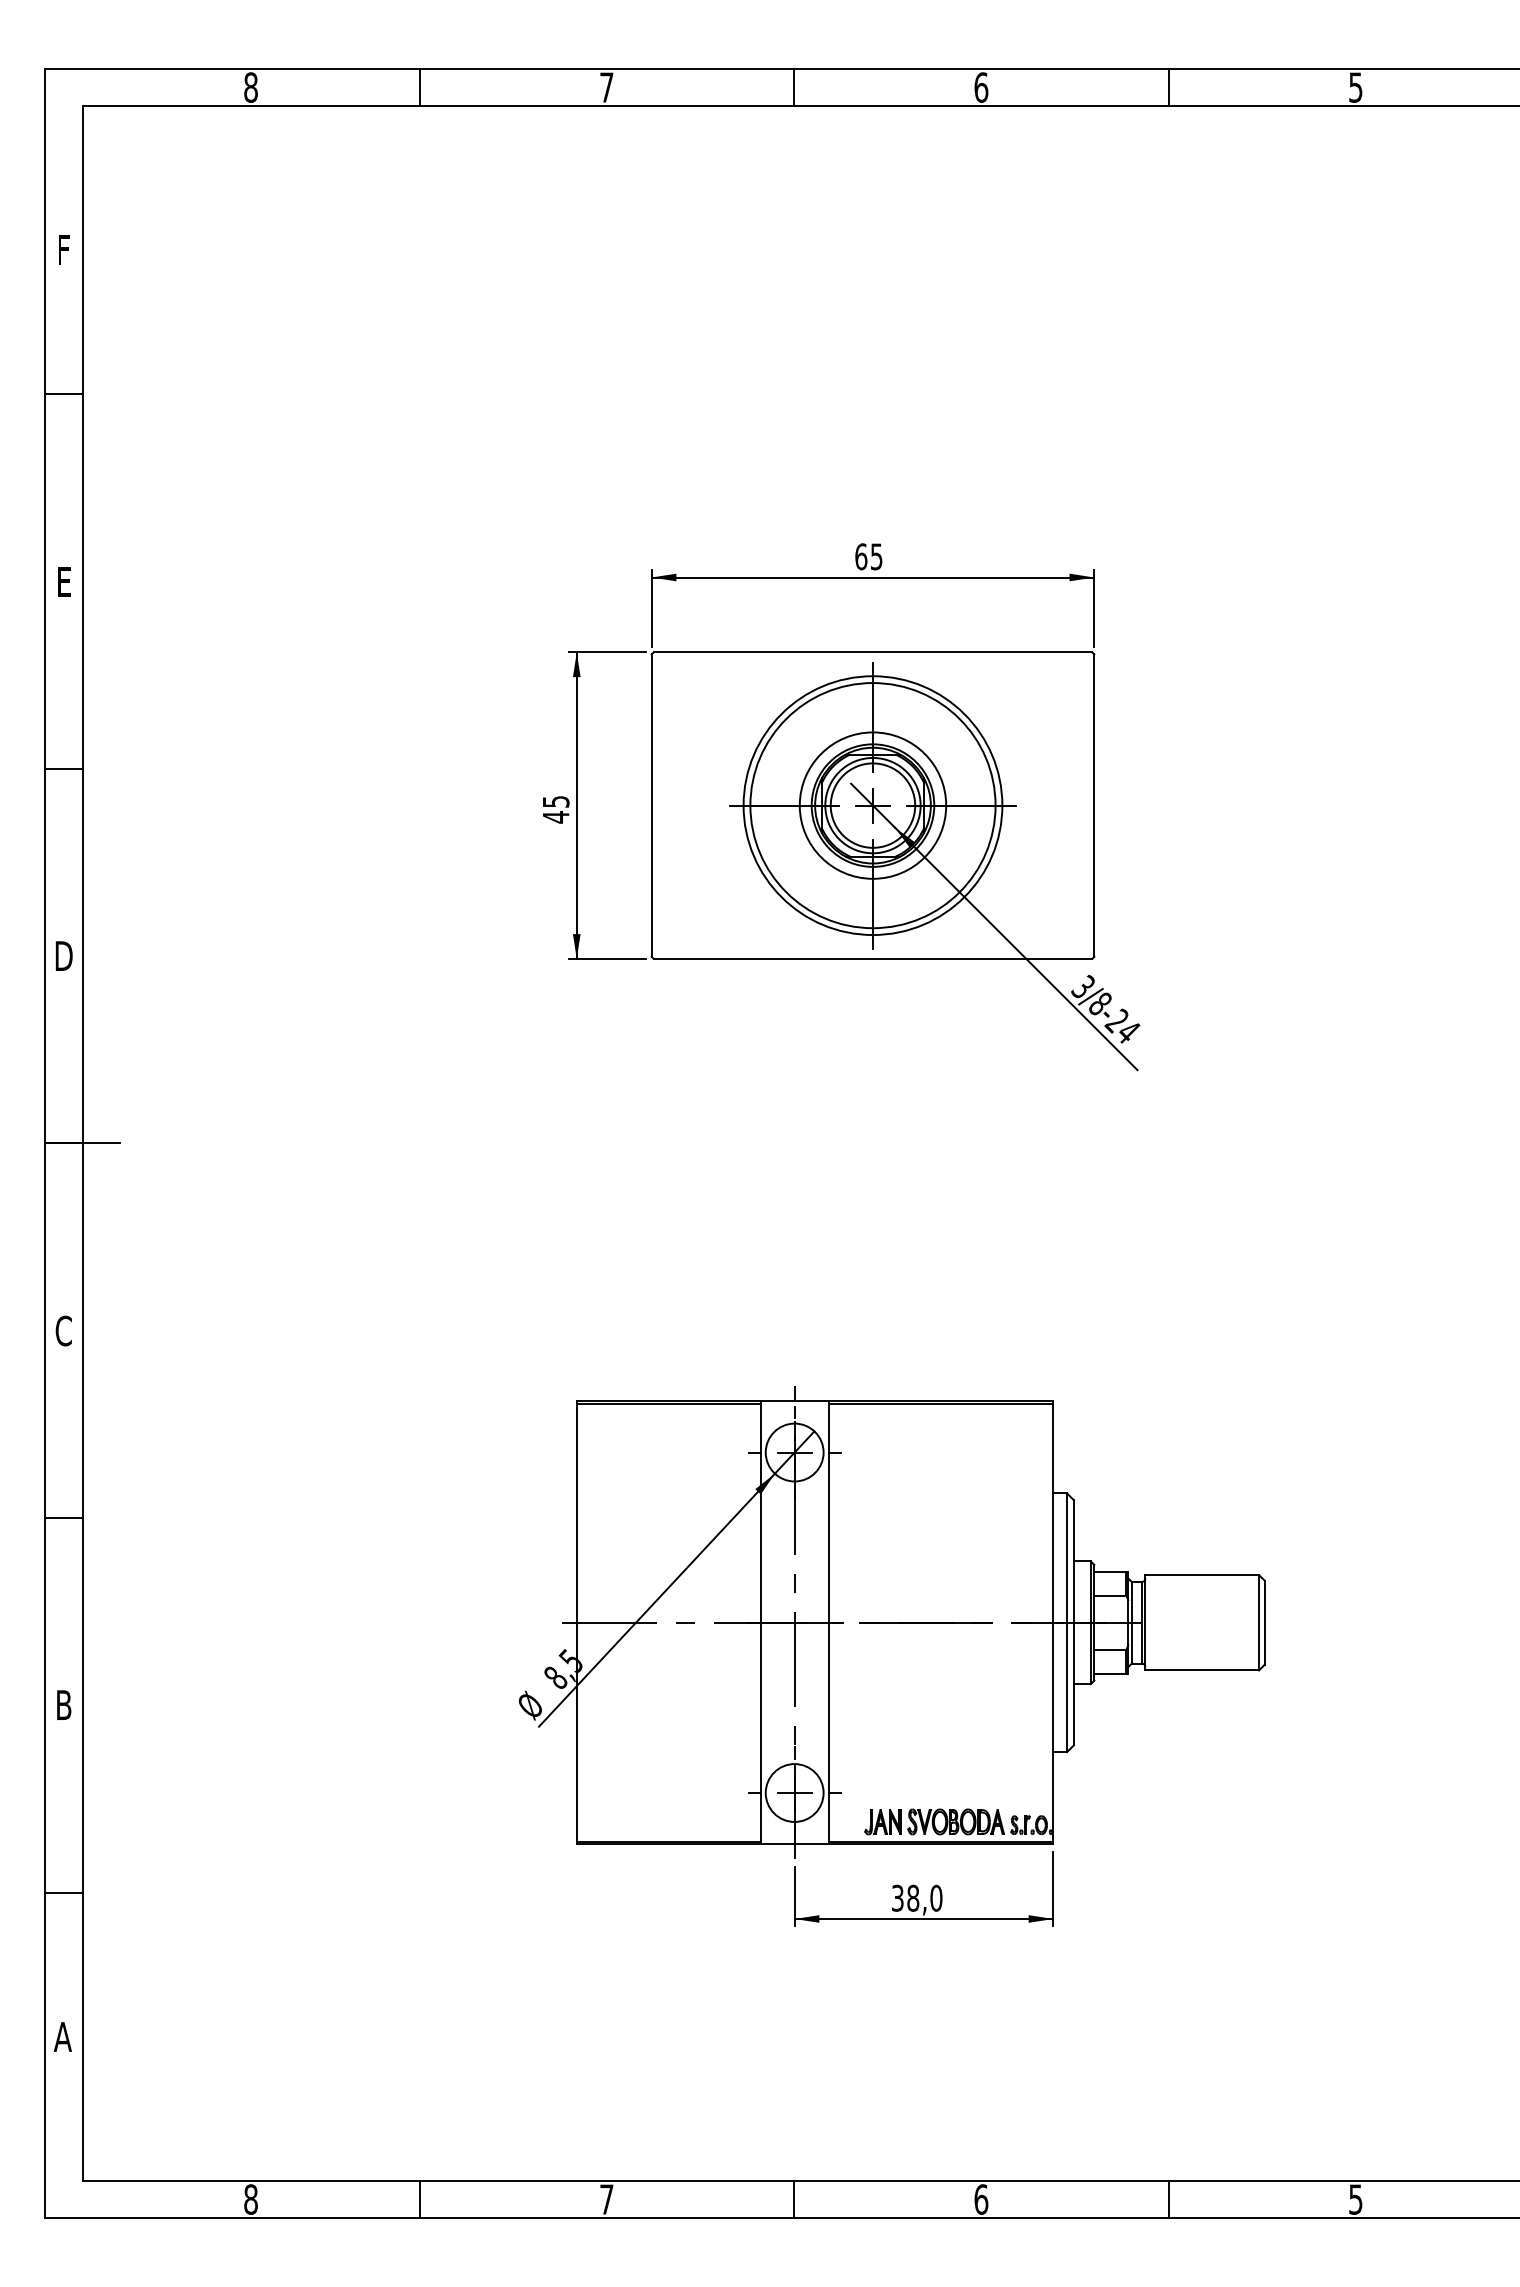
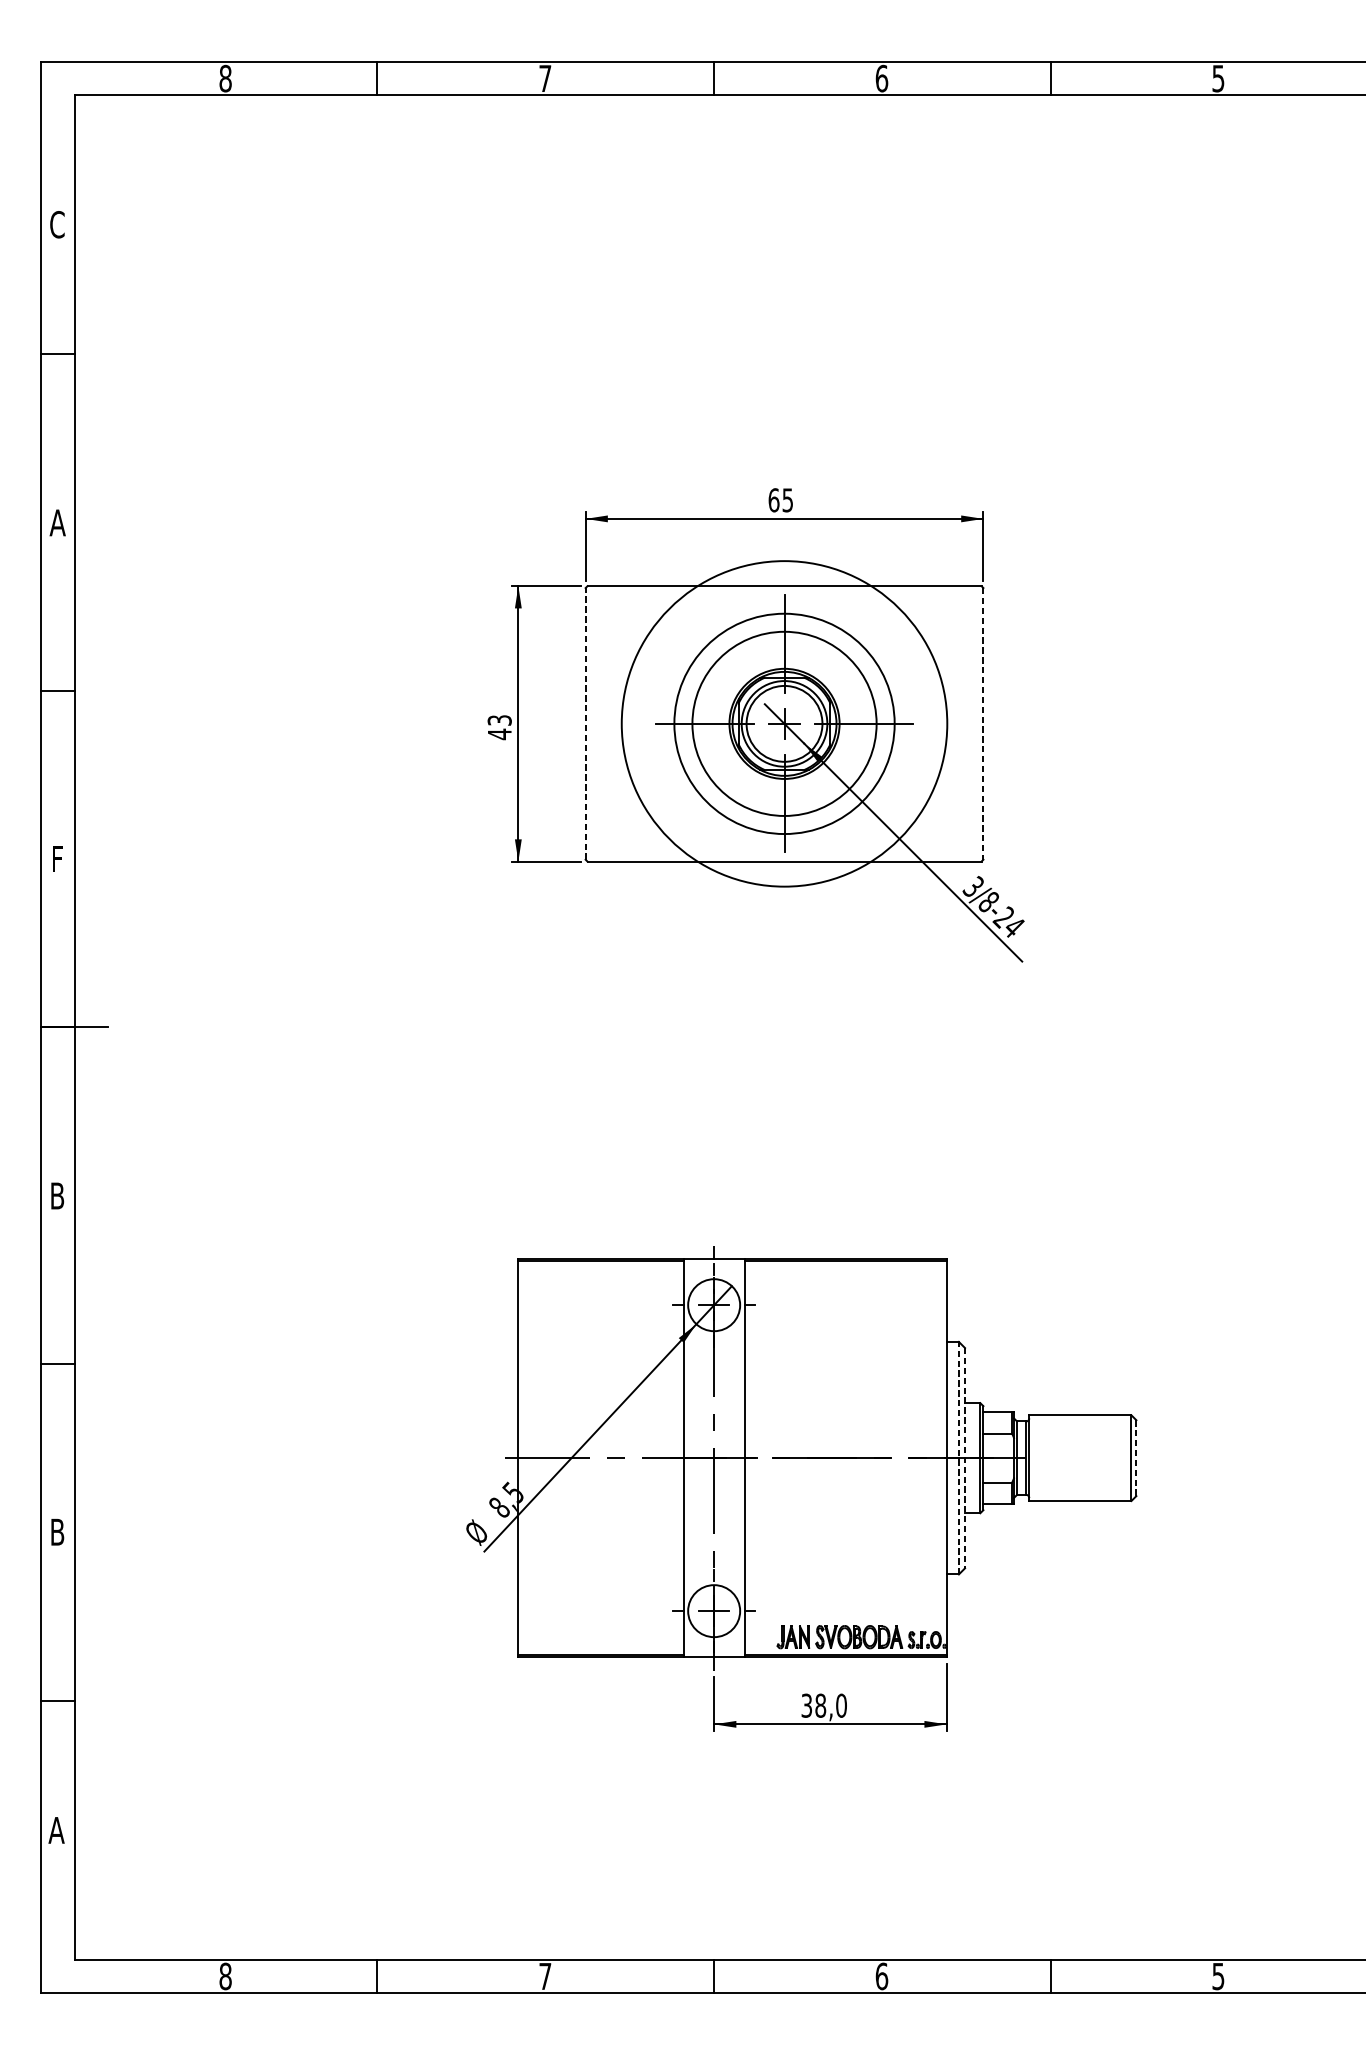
text: (63, 249) -> (57, 224), F -> C
text: (64, 581) -> (58, 522), E -> A
text: (555, 801) -> (499, 720), 45 -> 43
line: (651, 805) -> (585, 723), solid -> dashed
circle: (872, 805) -> (784, 723), size x1.4
circle: (872, 805) -> (784, 723), size x1.4
line: (1094, 806) -> (983, 724), solid -> dashed
text: (63, 955) -> (57, 858), D -> F
text: (63, 1330) -> (57, 1195), C -> B
line: (1067, 1622) -> (959, 1457), solid -> dashed
line: (1073, 1622) -> (964, 1457), solid -> dashed
line: (1264, 1623) -> (1136, 1458), solid -> dashed

